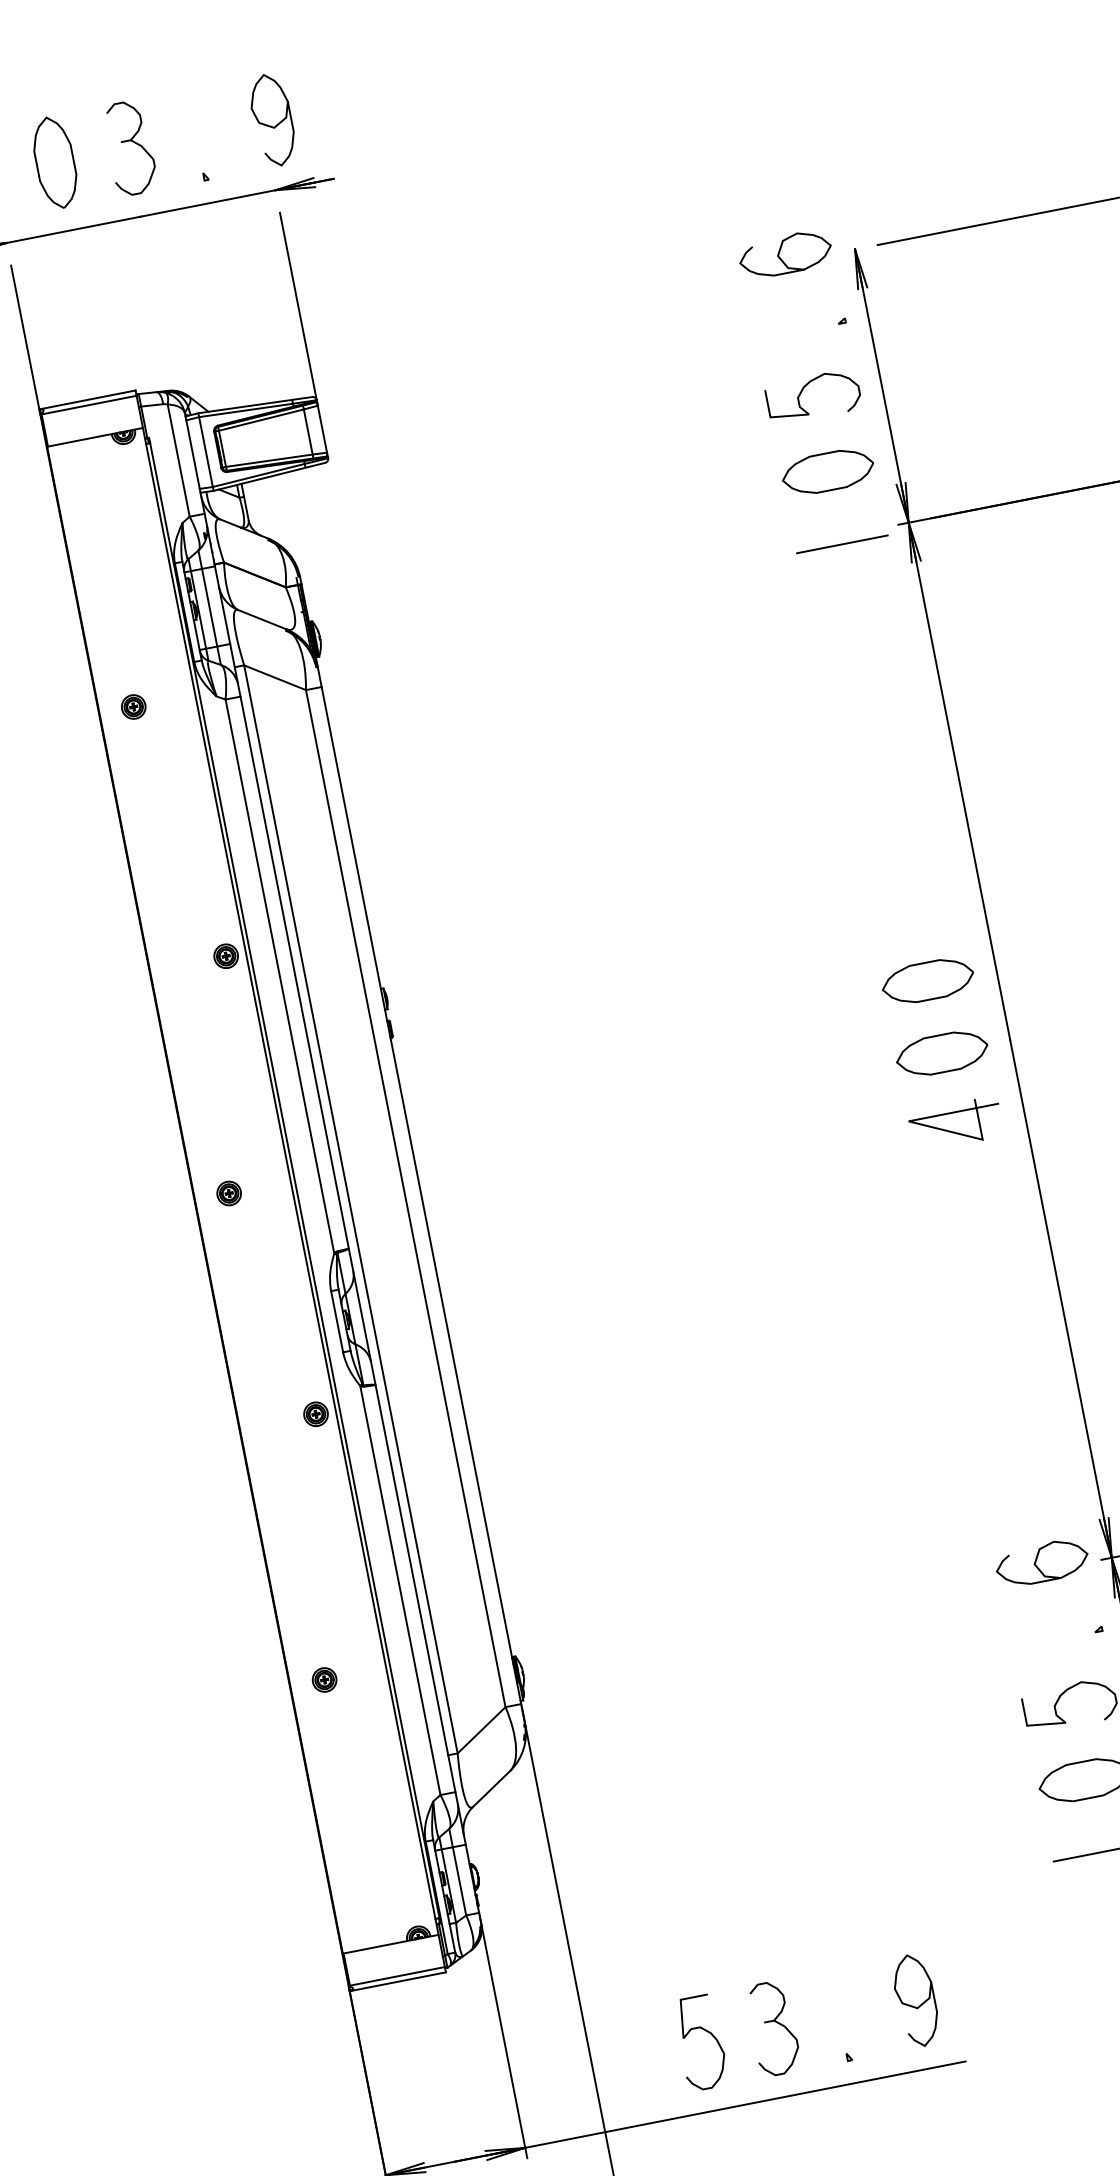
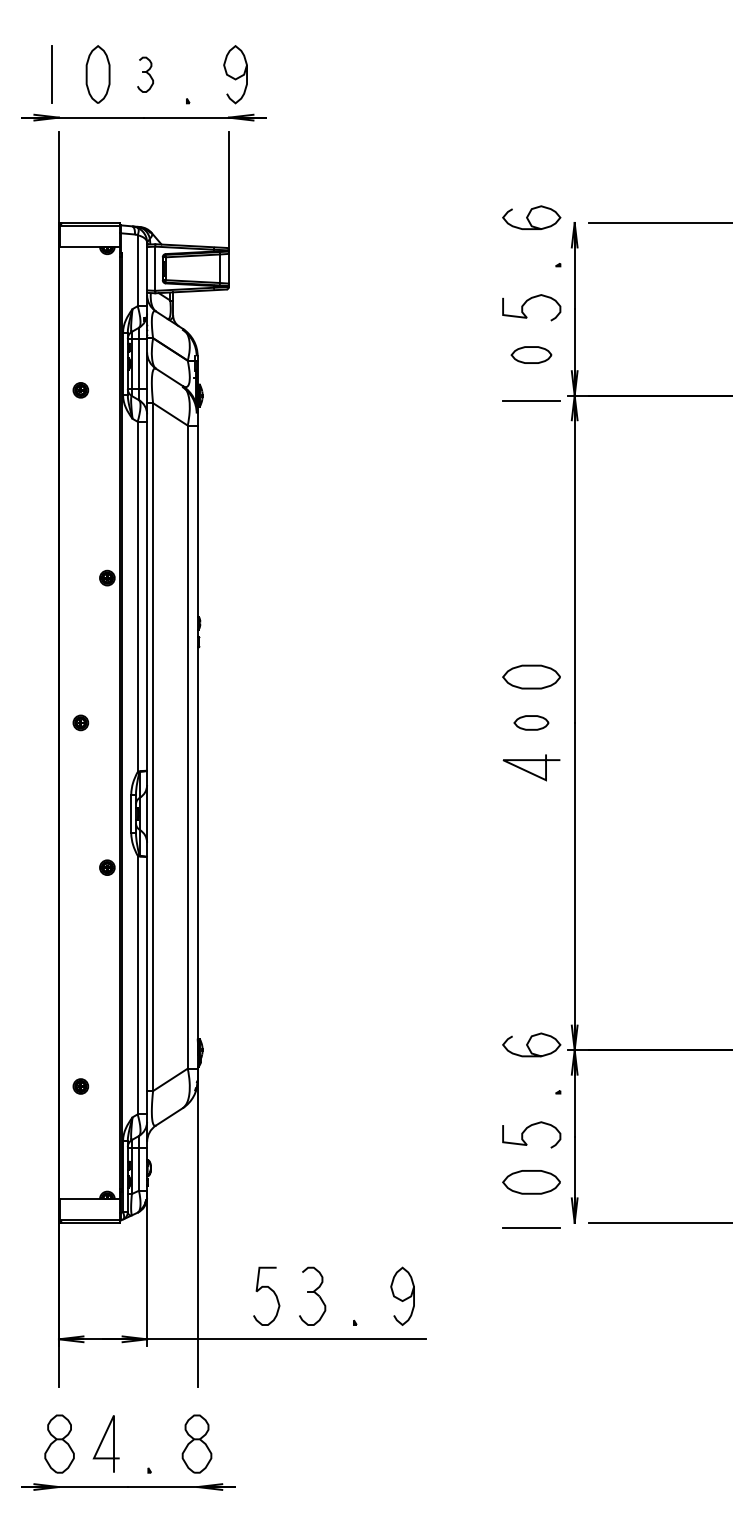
part: (130, 147) -> (145, 74), size x0.6
part: (827, 470) -> (531, 354), size x0.7
part: (133, 707) -> (80, 390), moved
part: (941, 1053) -> (531, 722), size x0.6
part: (324, 1680) -> (80, 1086), moved

